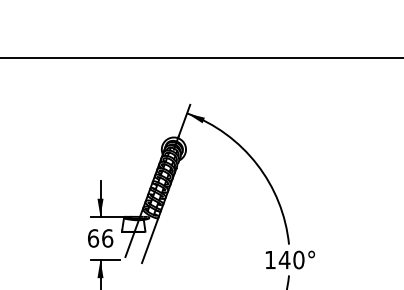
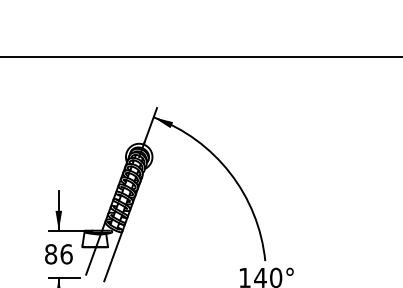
text: (93, 238) -> (51, 254), 66 -> 86

